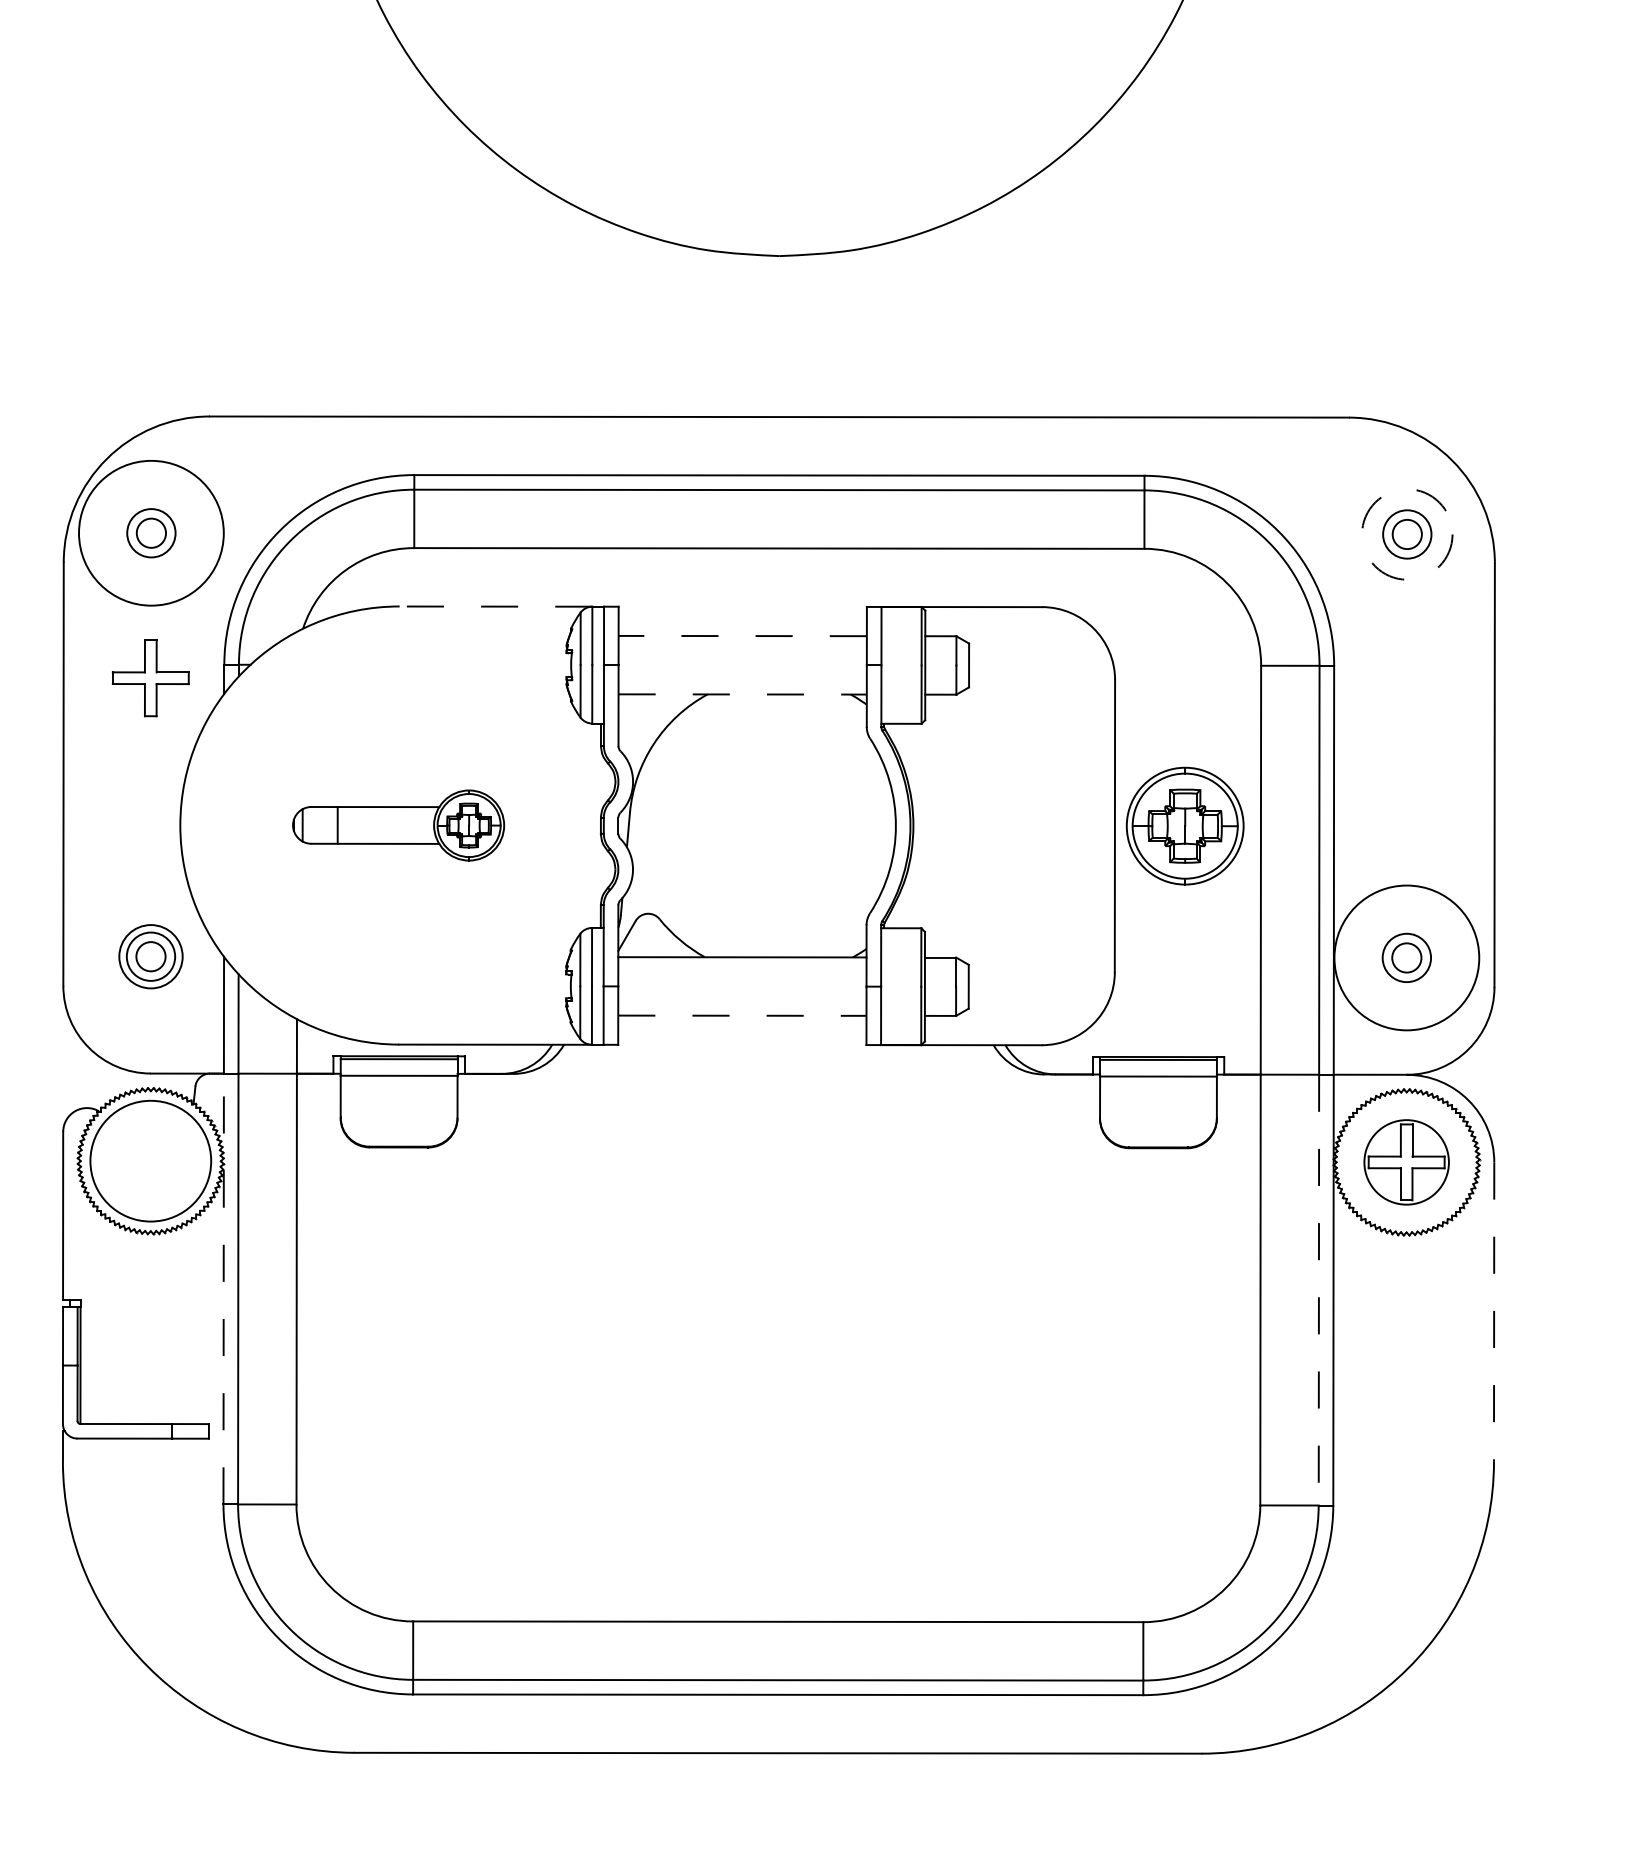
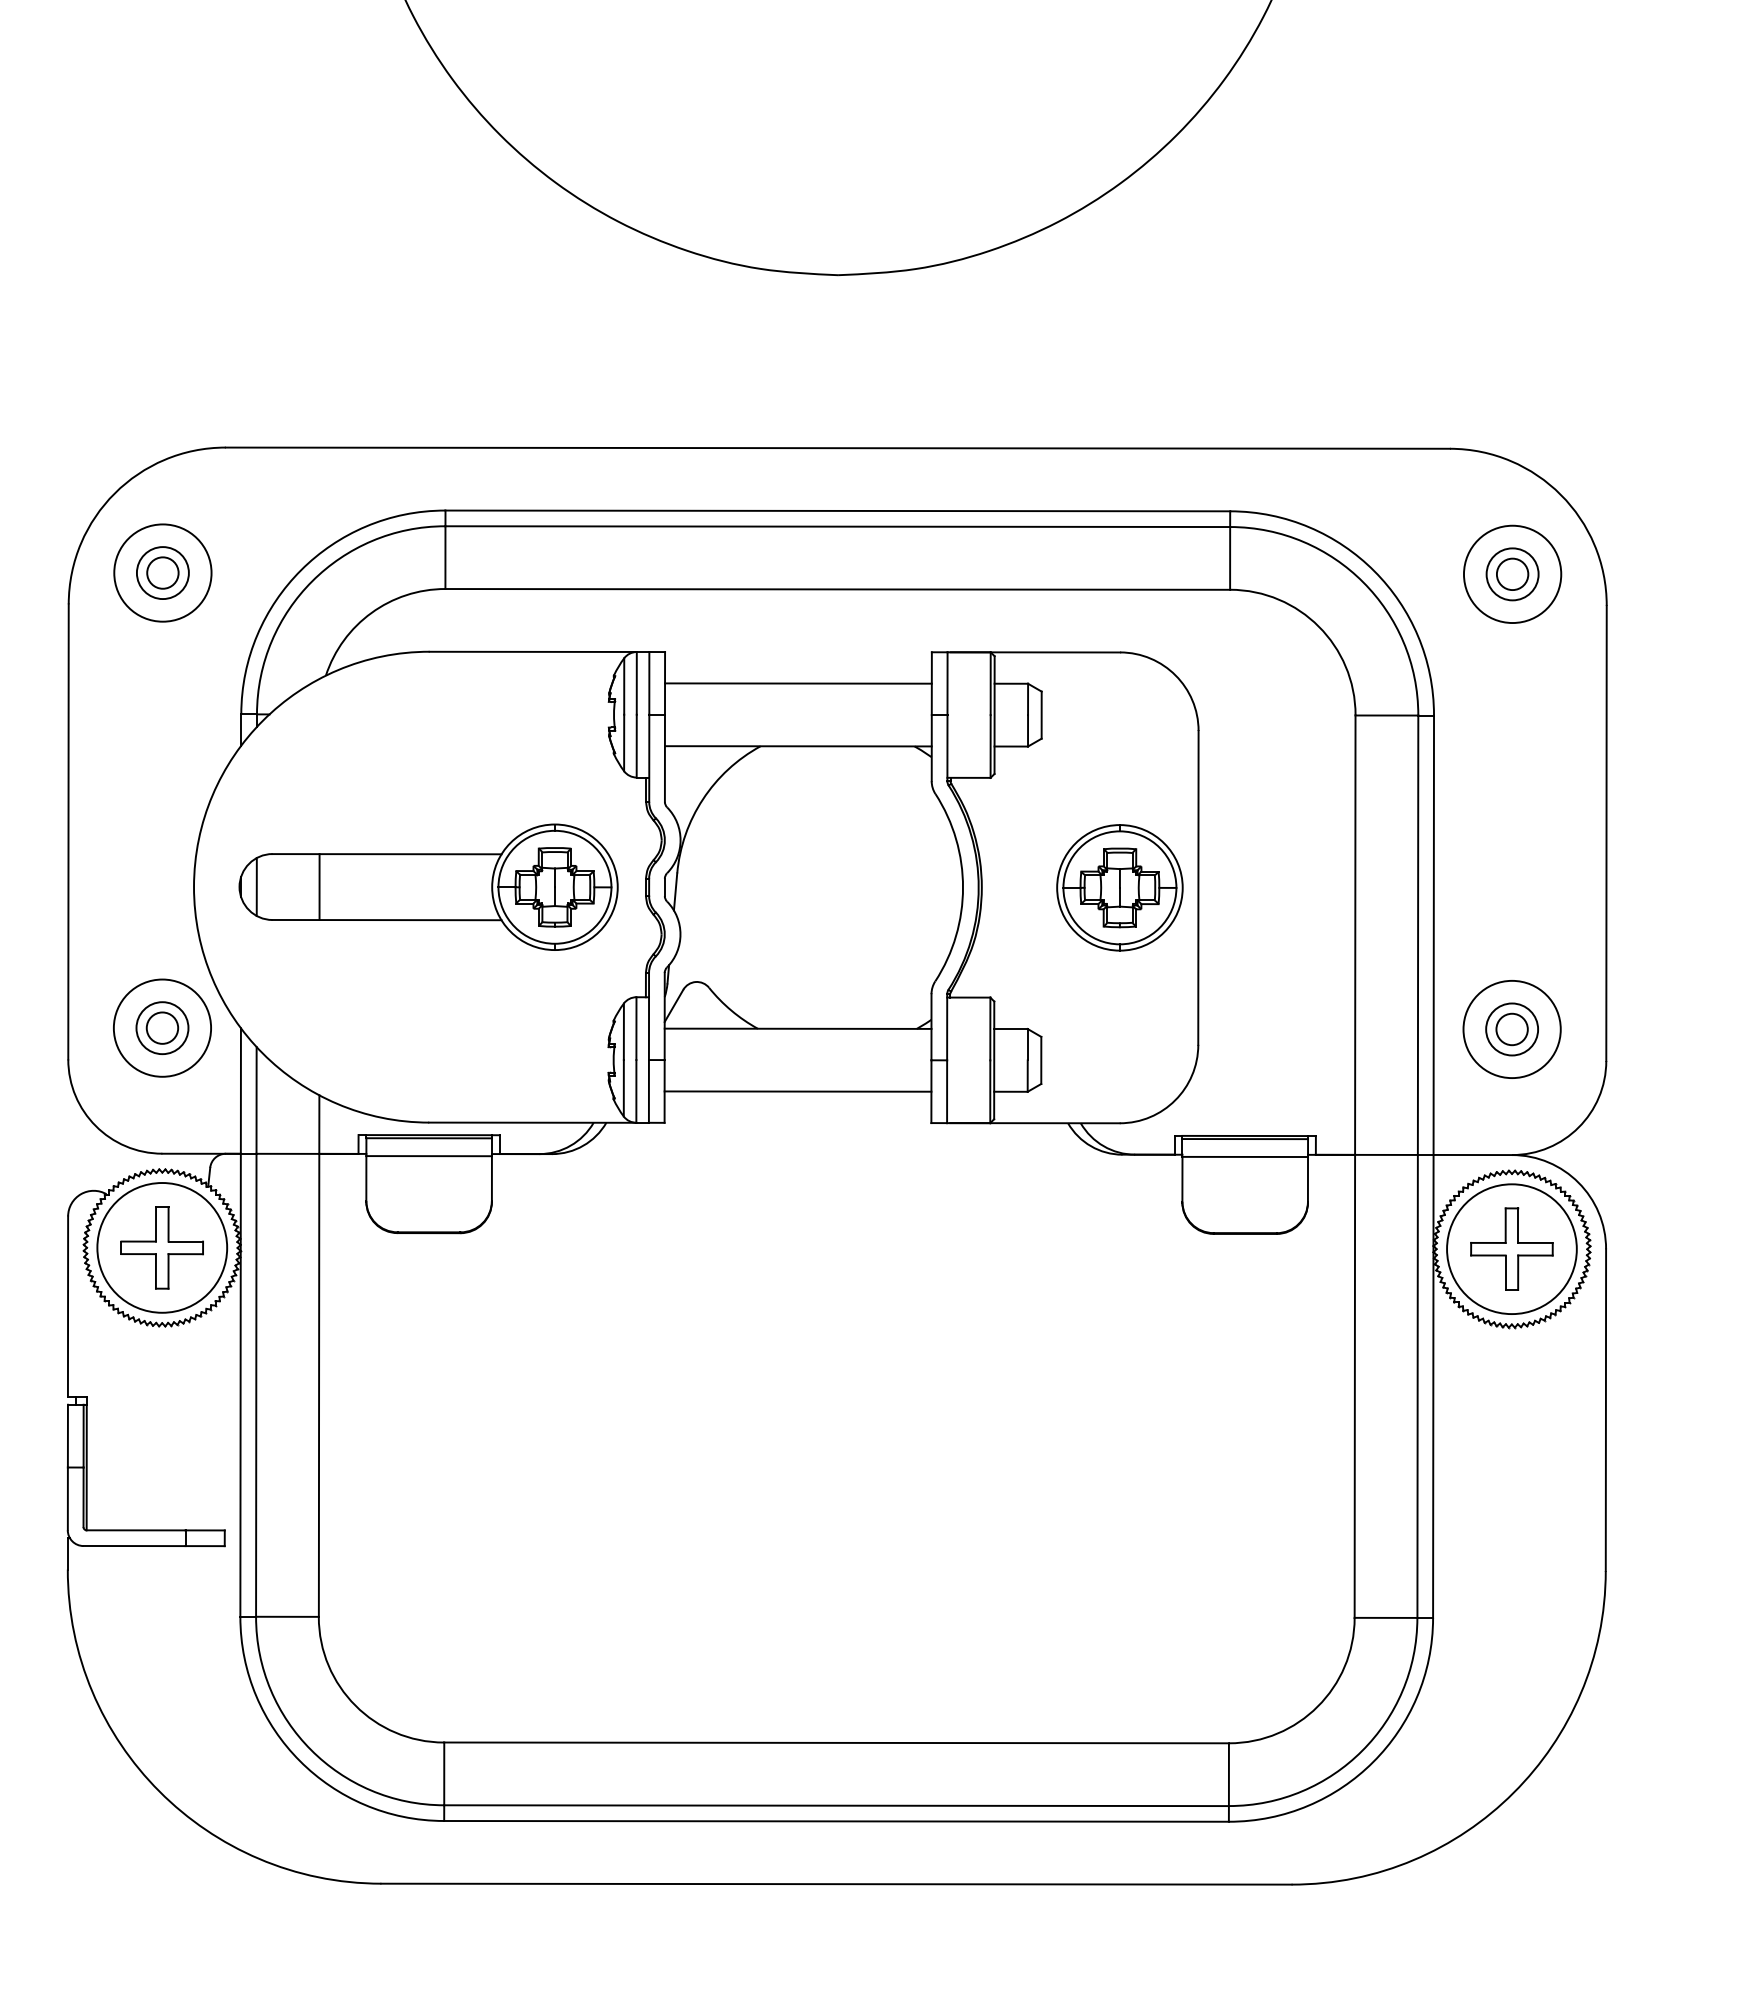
circle: (151, 532) -> (162, 572), size x0.62
circle: (1407, 534) -> (1512, 574), dashed -> solid
line: (496, 606) -> (533, 651), dashed -> solid
line: (741, 636) -> (797, 683), dashed -> solid
part: (150, 677) -> (161, 1247), moved
line: (742, 694) -> (798, 746), dashed -> solid
part: (398, 824) -> (428, 886), size x1.67
part: (1184, 825) -> (1119, 887), moved
circle: (151, 956) -> (162, 1027), size x1.43
circle: (1406, 957) -> (1511, 1029), size x0.62
line: (742, 1015) -> (798, 1091), dashed -> solid
circle: (1406, 1162) -> (1511, 1249), size x1.43
line: (223, 1288) -> (240, 1384), dashed -> solid
line: (1318, 1290) -> (1417, 1386), dashed -> solid
line: (1493, 1312) -> (1605, 1410), dashed -> solid

